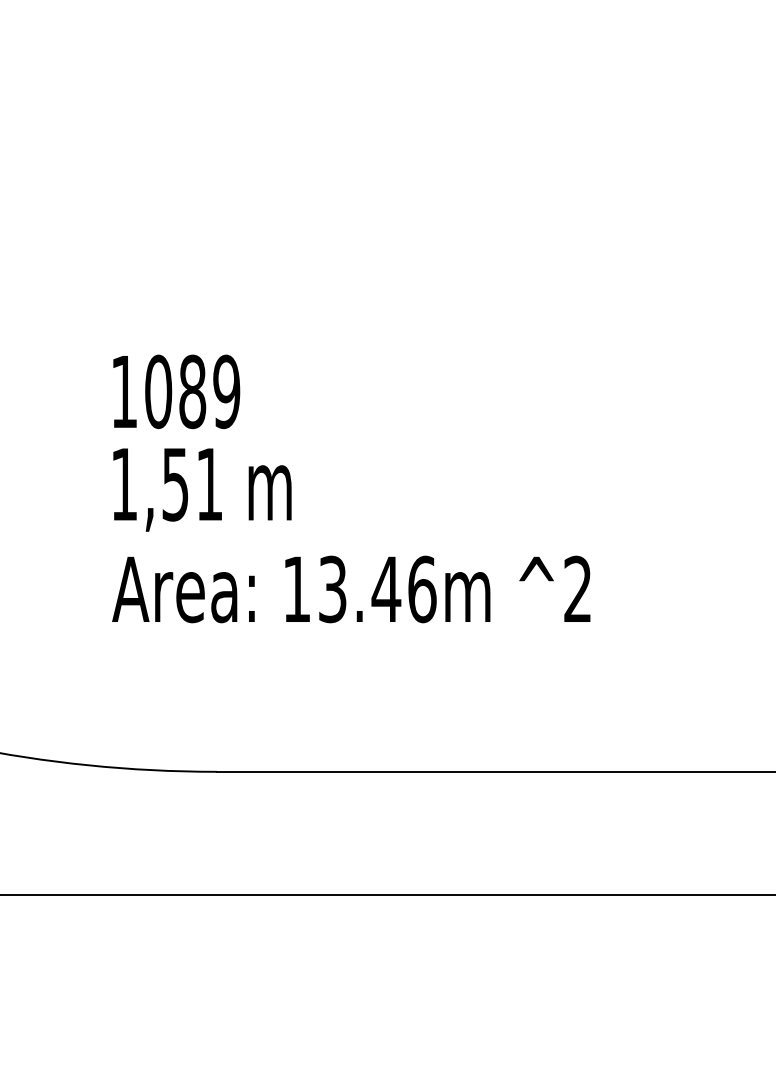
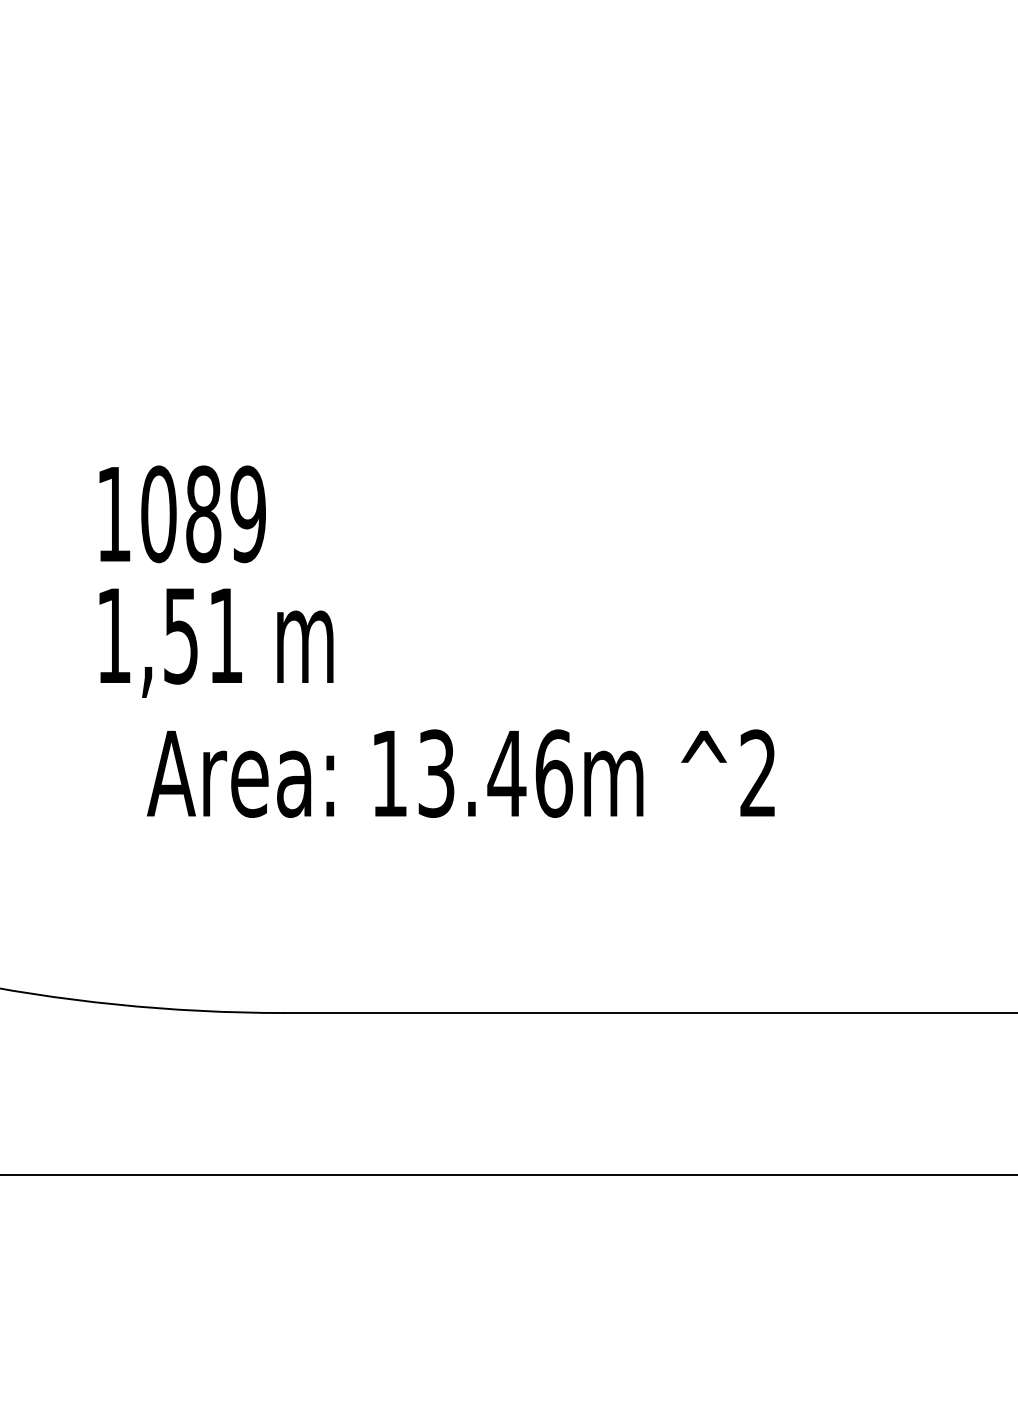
text: (202, 443) -> (216, 581), moved

